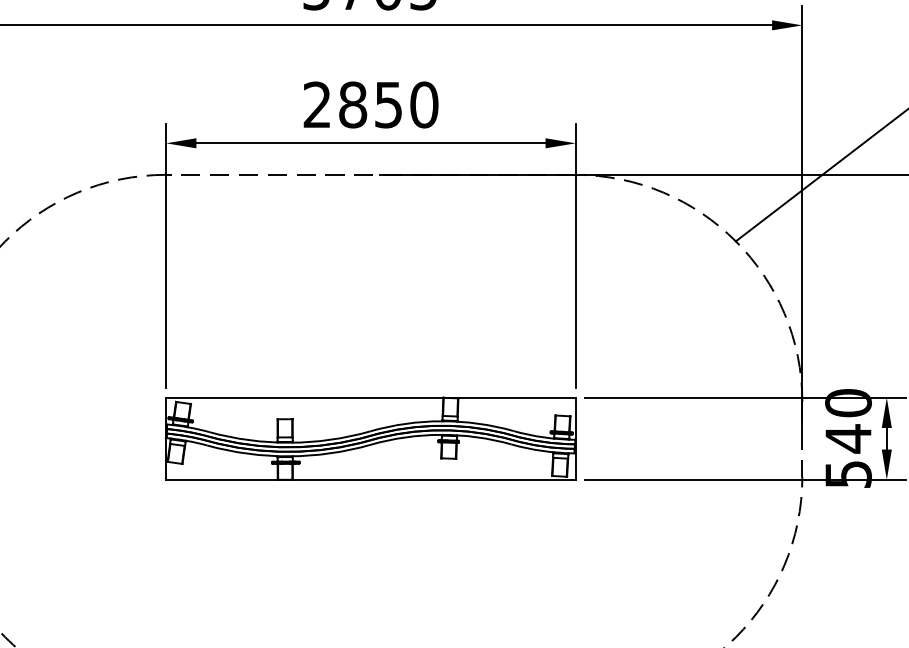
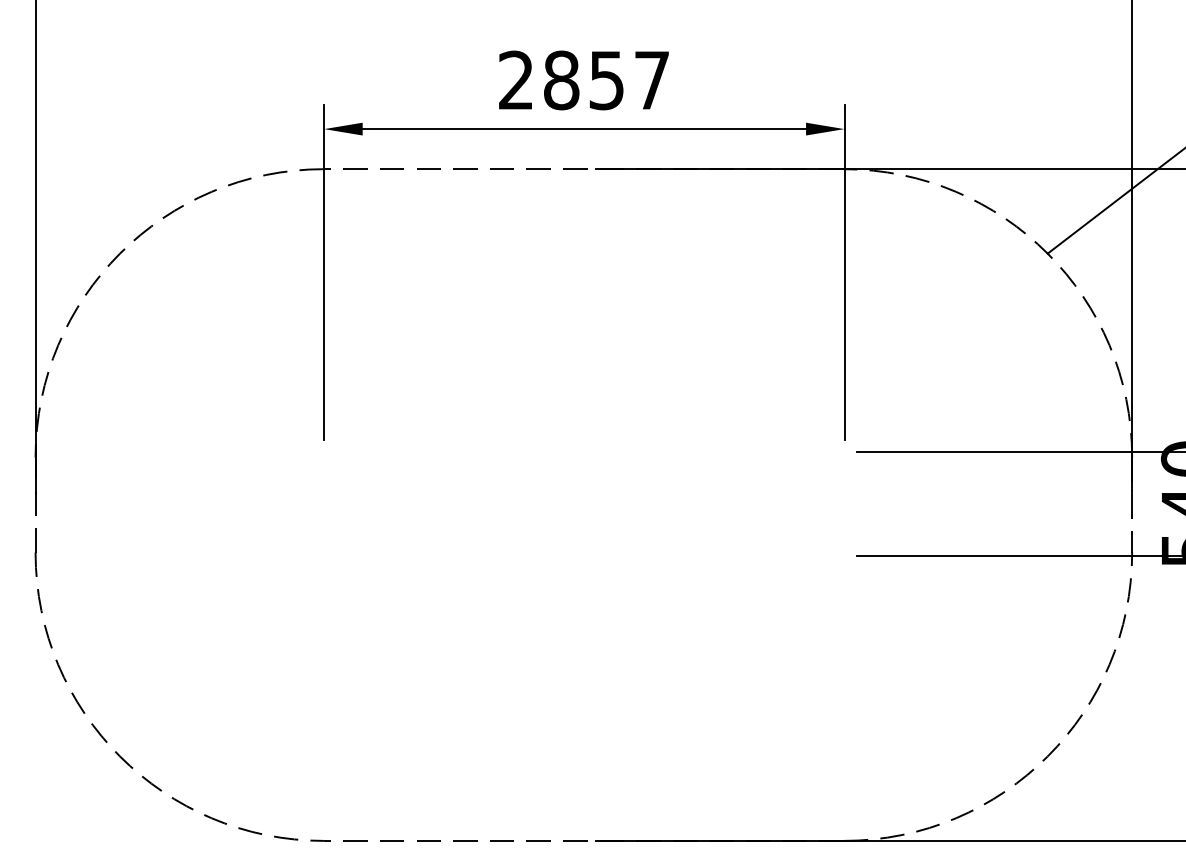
text: (424, 105) -> (652, 80), 2850 -> 2857
part: (371, 438) -> (584, 504), removed

